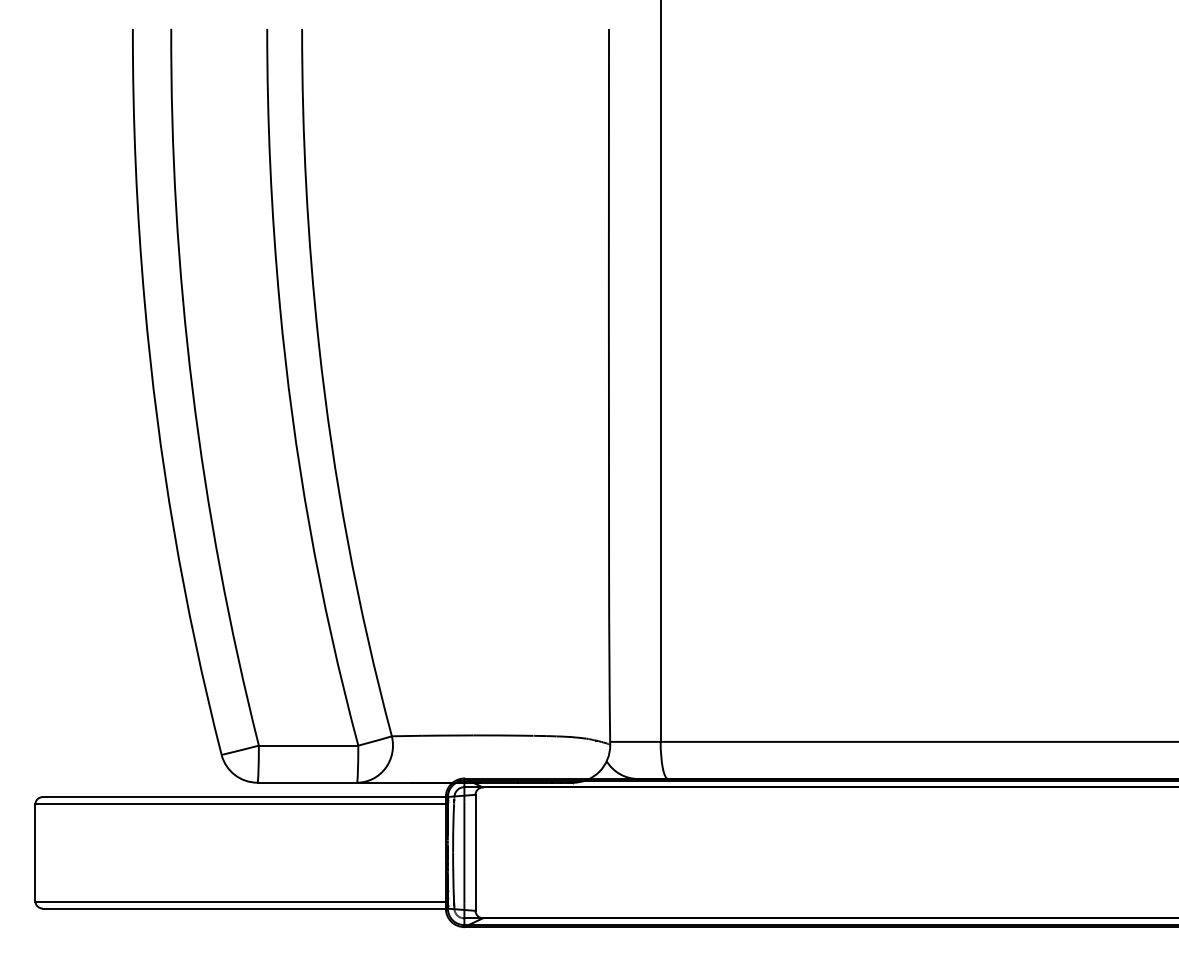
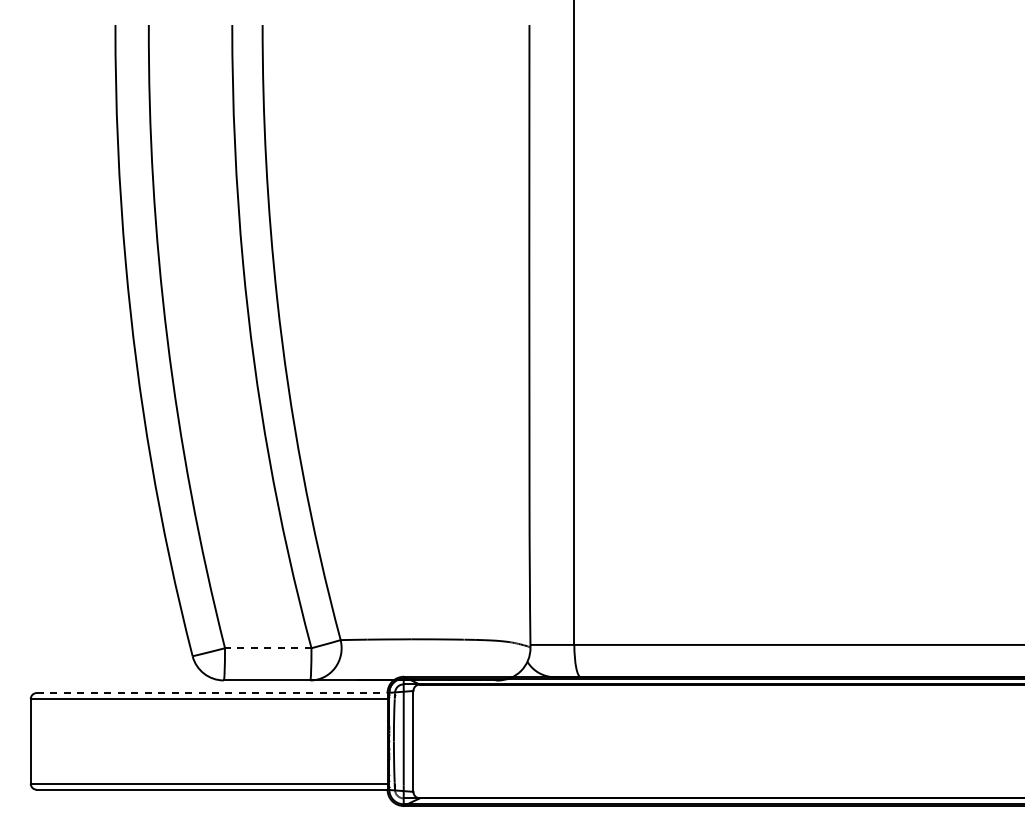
line: (307, 745) -> (267, 648), solid -> dashed
line: (244, 796) -> (212, 692), solid -> dashed

